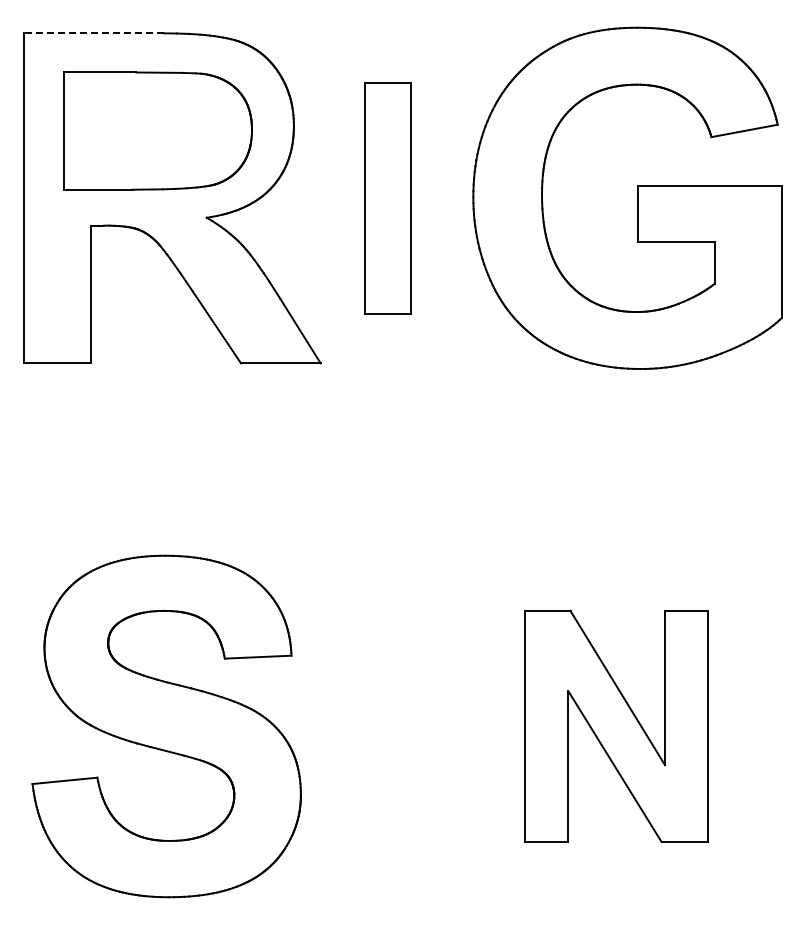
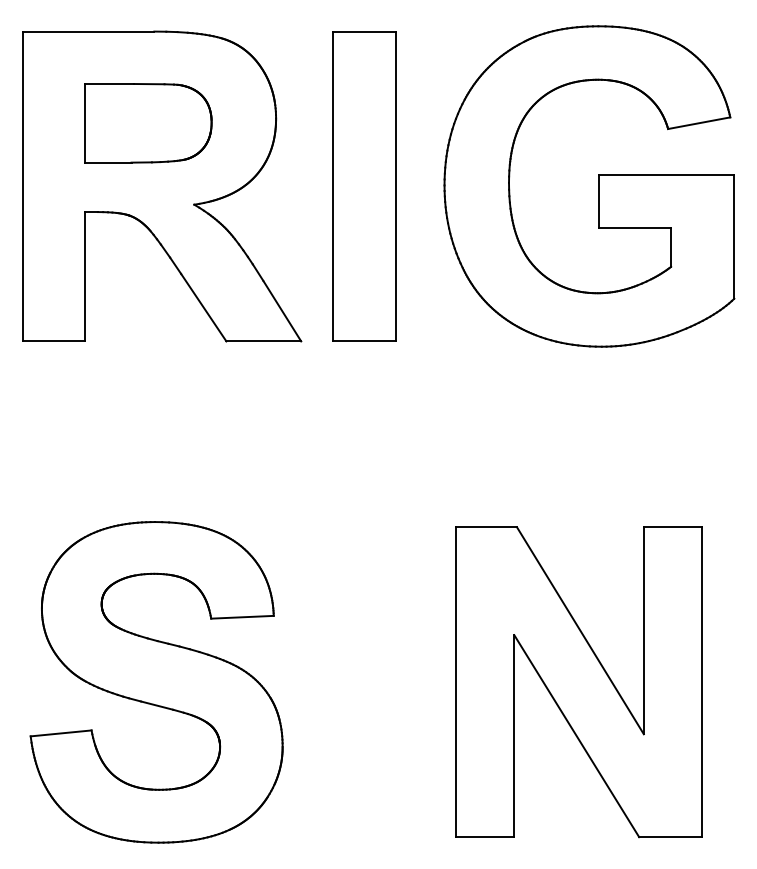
line: (93, 33) -> (87, 31), dashed -> solid
part: (158, 130) -> (148, 122), size x0.71
part: (387, 197) -> (363, 185), size x1.43
part: (616, 726) -> (578, 682), size x1.43

